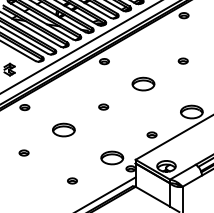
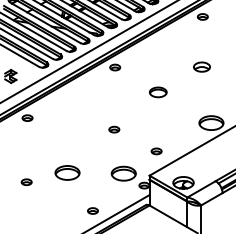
part: (182, 60) -> (201, 66), size x1.6
part: (143, 84) -> (158, 92), size x0.7
part: (103, 106) -> (114, 129), moved
part: (63, 129) -> (67, 172), moved
part: (151, 135) -> (156, 151), moved
part: (23, 153) -> (26, 182), moved
part: (72, 180) -> (92, 210), moved

